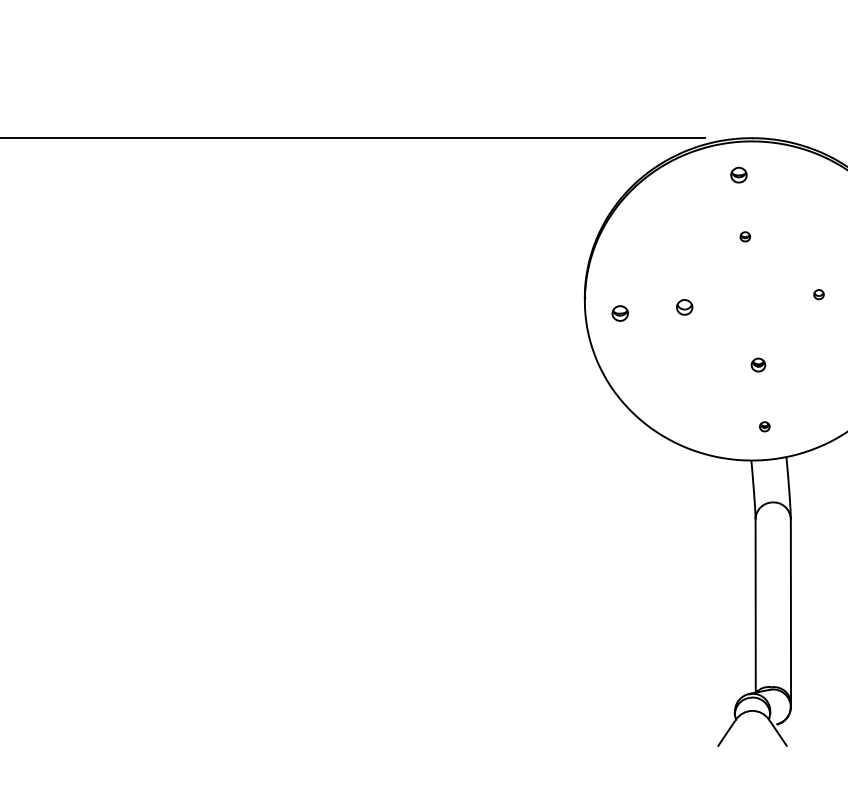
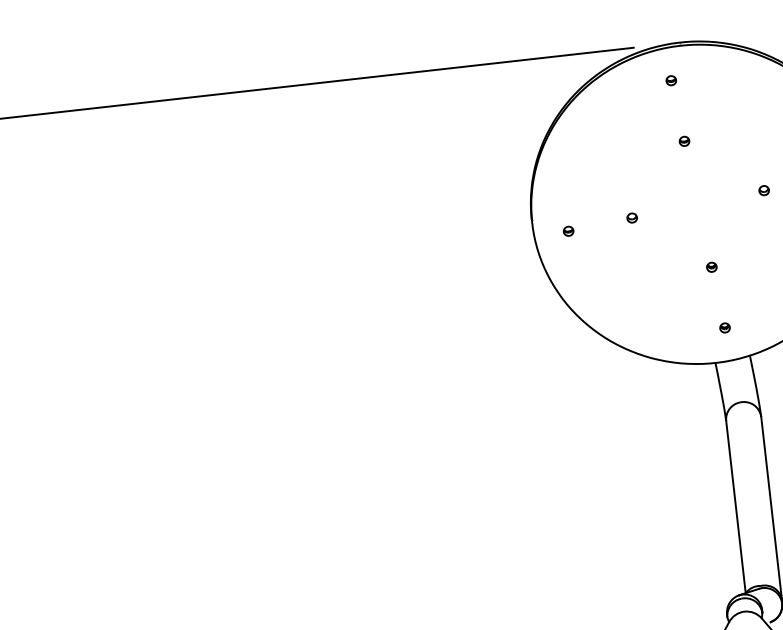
part: (738, 174) -> (670, 80), size x0.62
part: (684, 306) -> (631, 217), size x0.62
part: (619, 312) -> (567, 230), size x0.62
part: (758, 364) -> (711, 266), size x0.71

